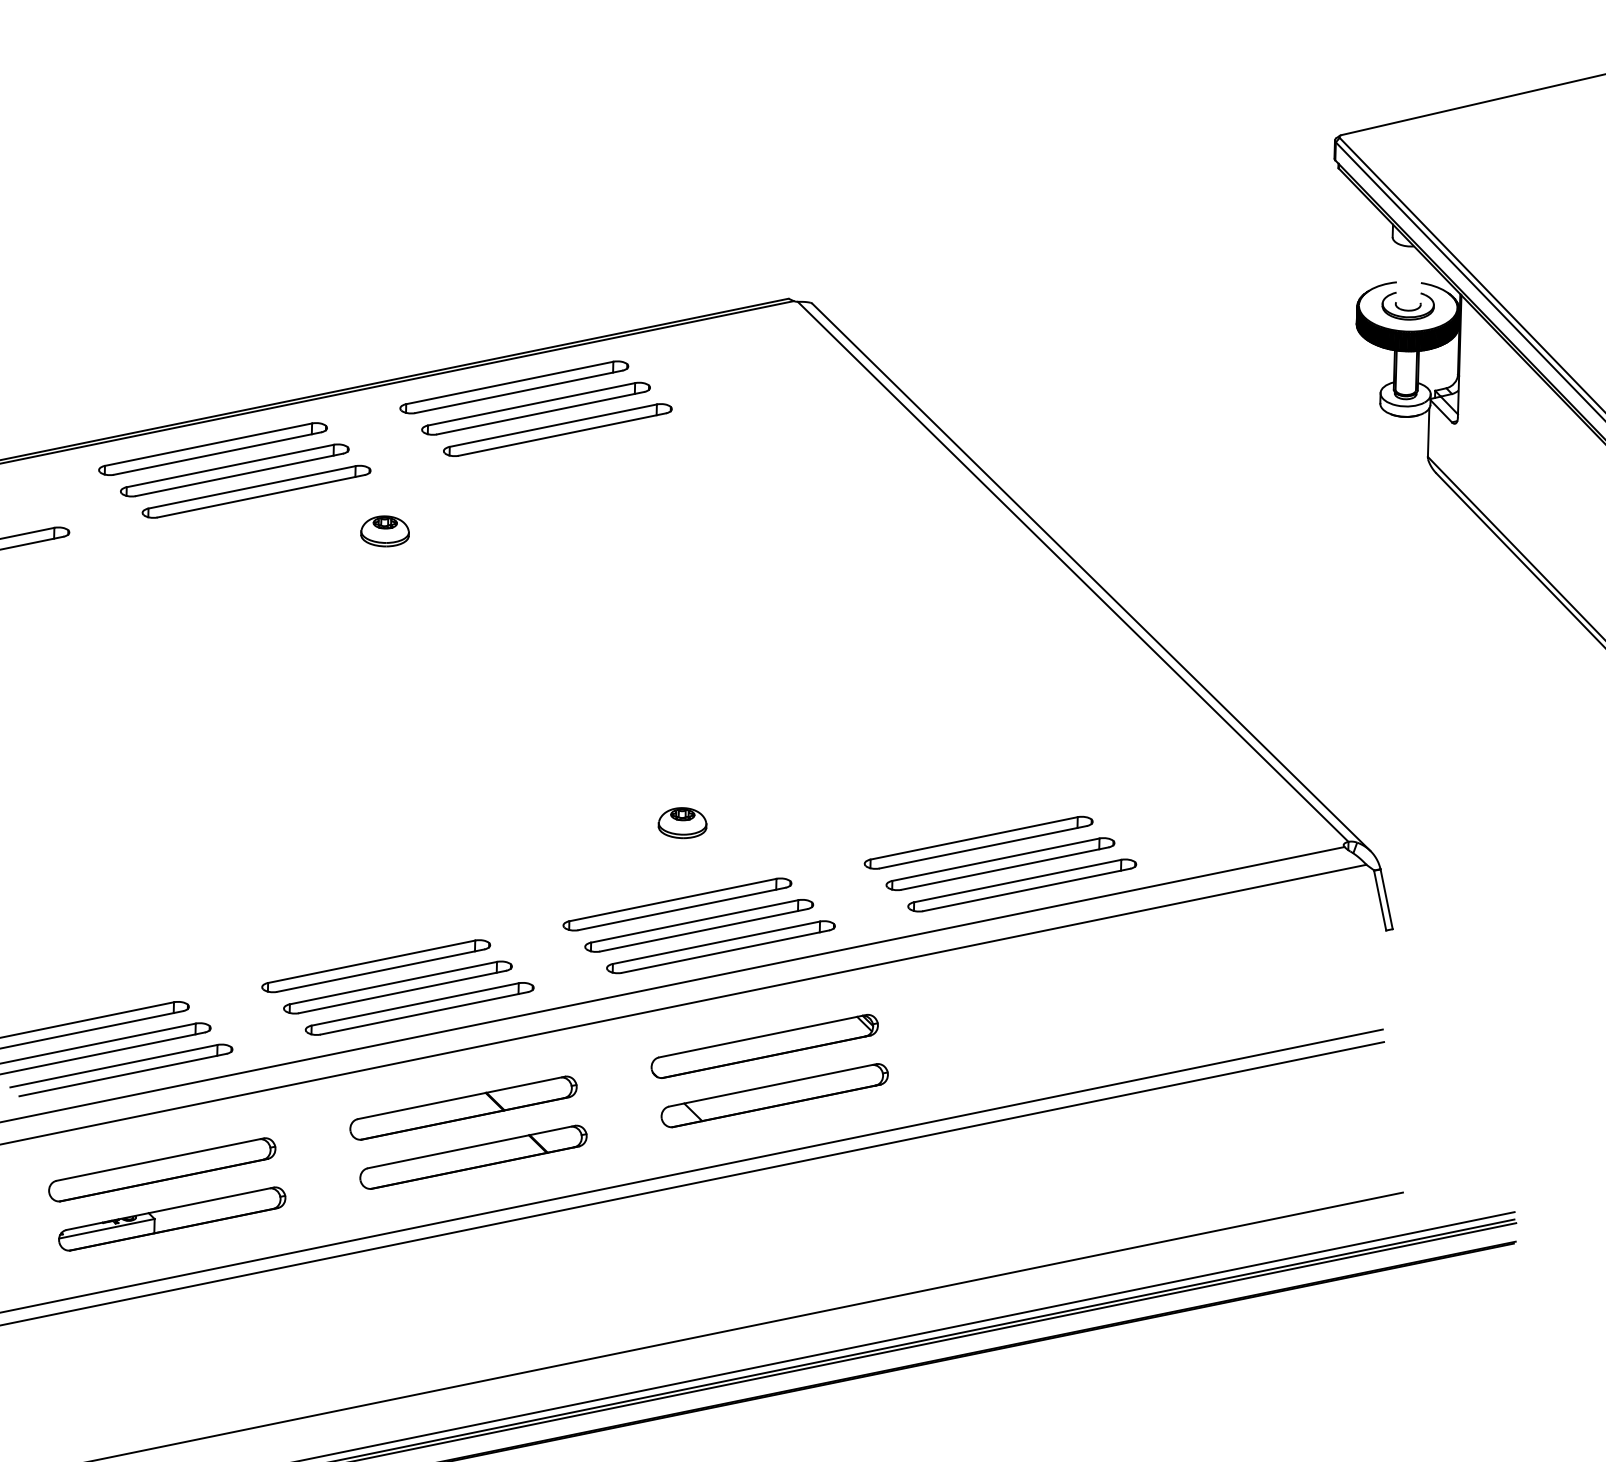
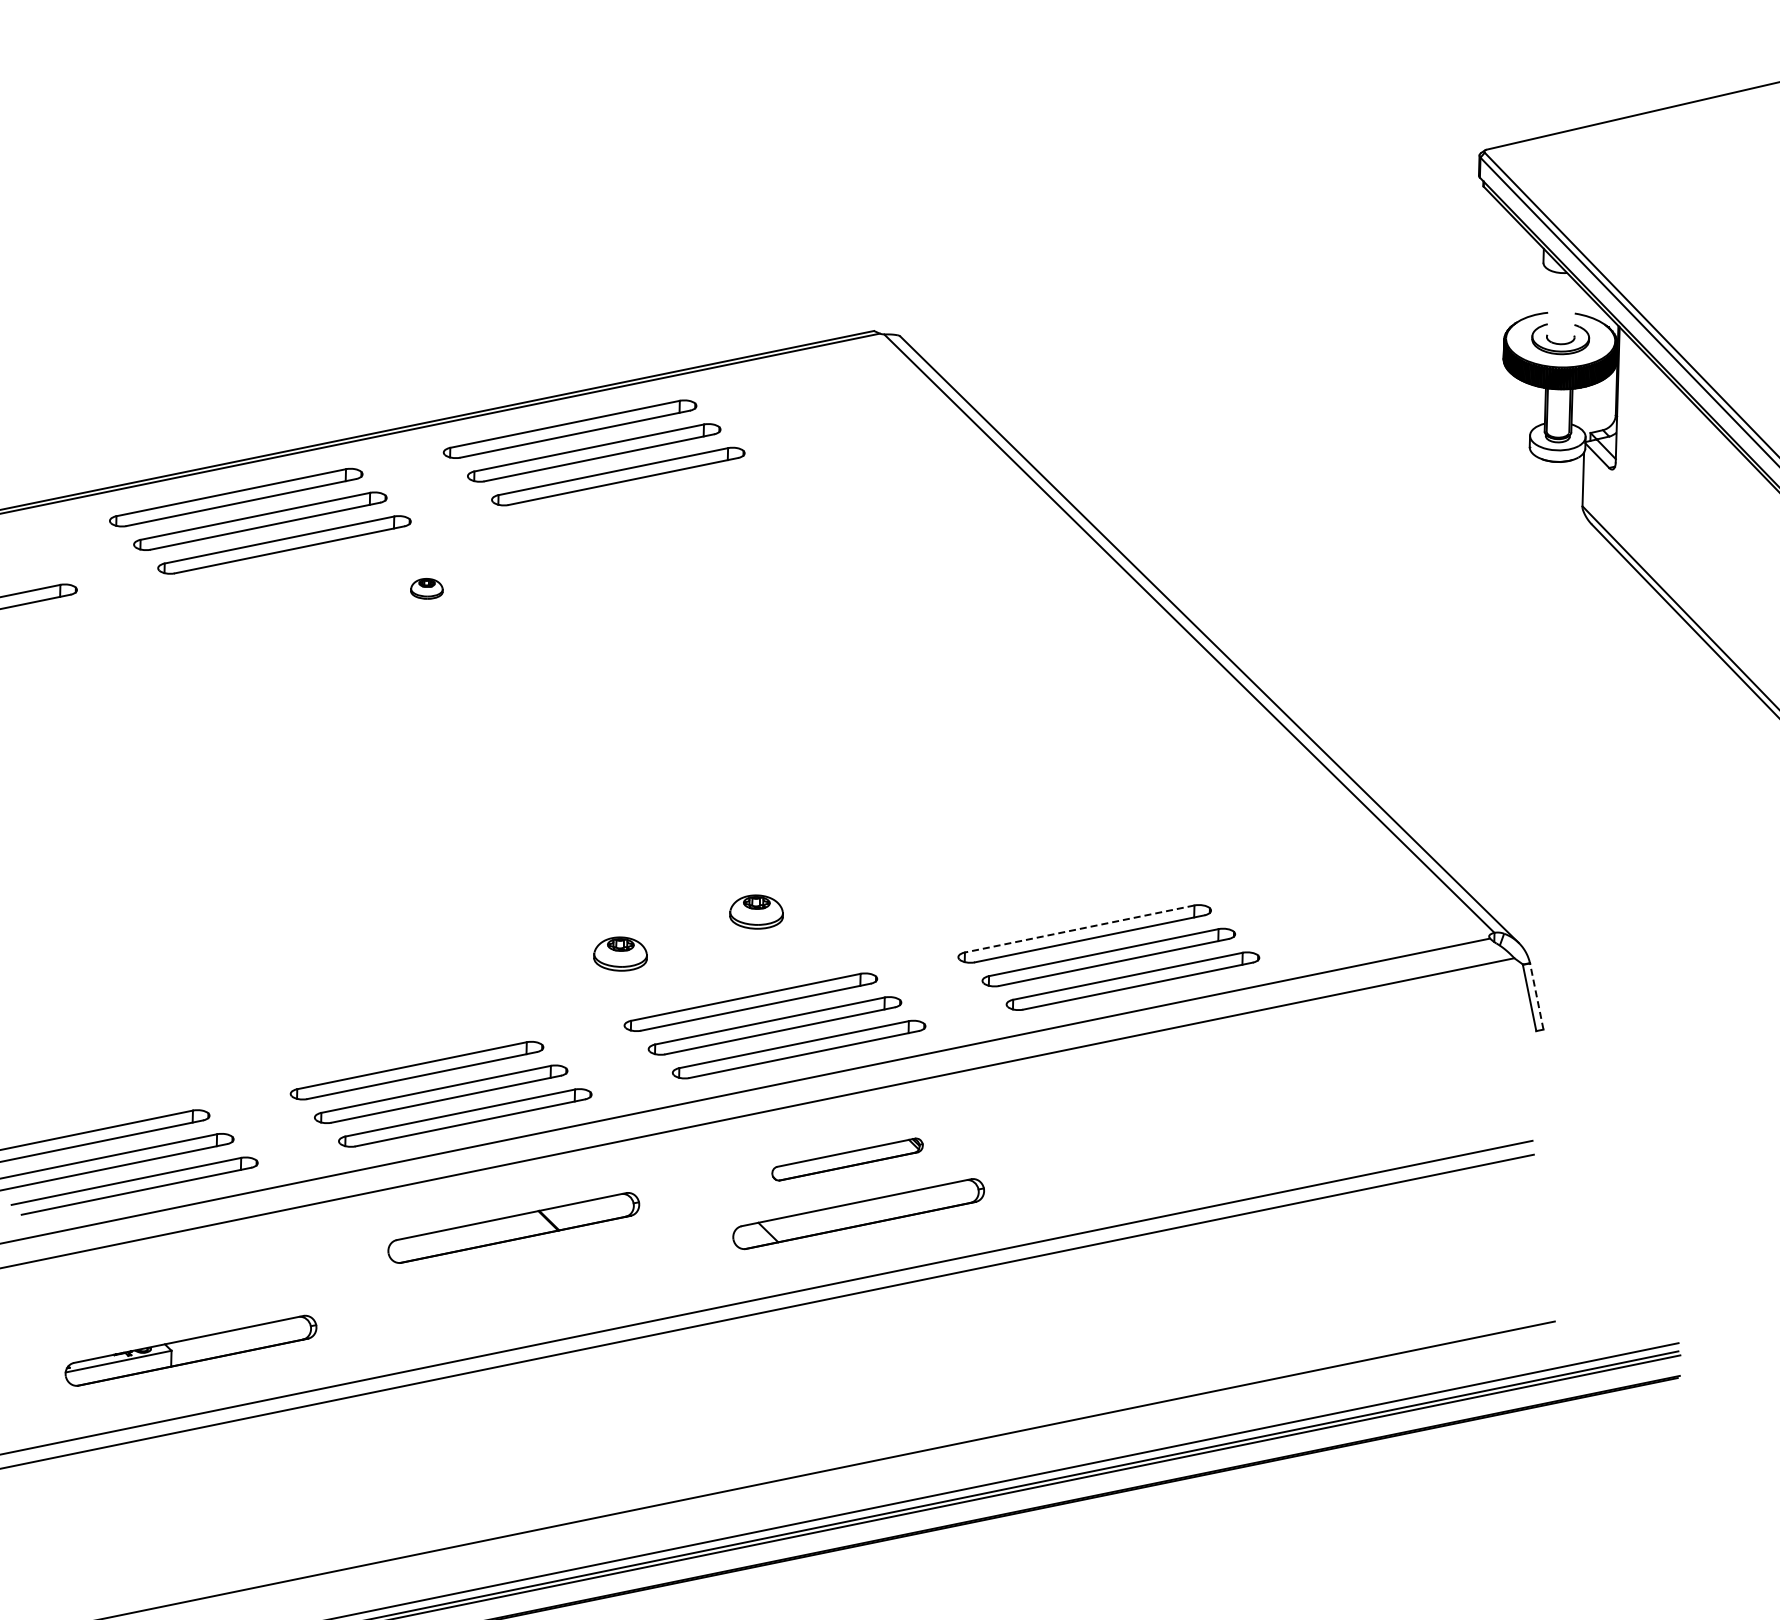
part: (384, 531) -> (426, 588), size x0.6
line: (974, 838) -> (1079, 929), solid -> dashed
part: (559, 860) -> (620, 953), added
line: (1386, 899) -> (1536, 996), solid -> dashed
part: (764, 1046) -> (847, 1159), size x0.6
part: (473, 1157) -> (524, 1282), removed
part: (161, 1170) -> (179, 1296), removed

